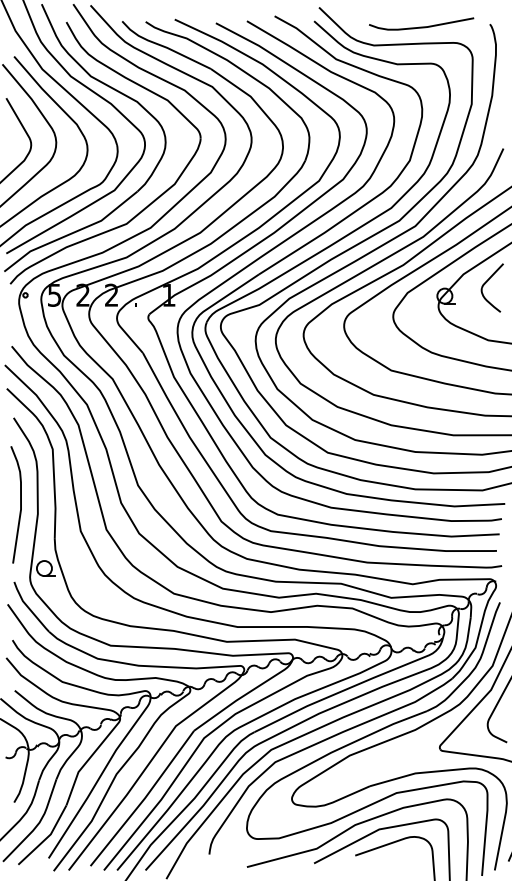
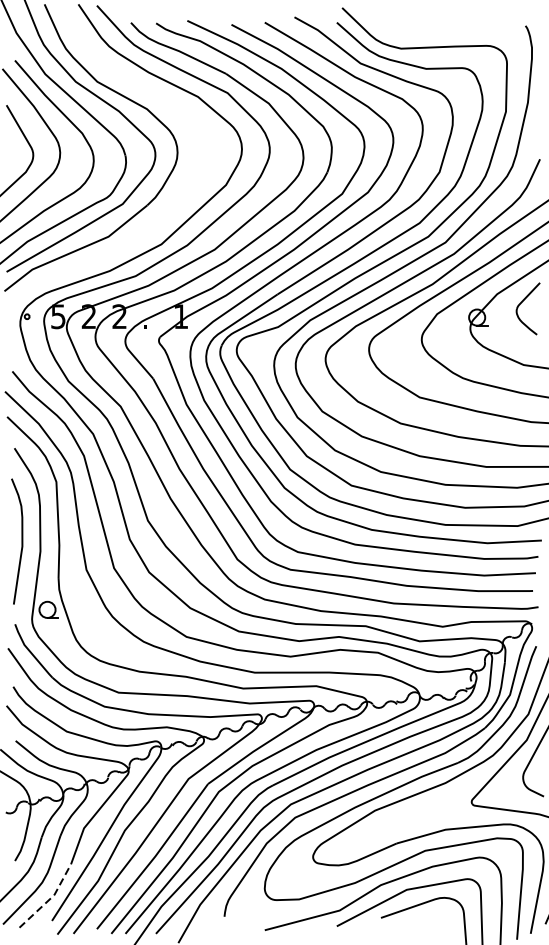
curve: (421, 26) -> (452, 28), removed
part: (149, 203) -> (160, 218), removed
line: (47, 837) -> (50, 898), solid -> dashed

